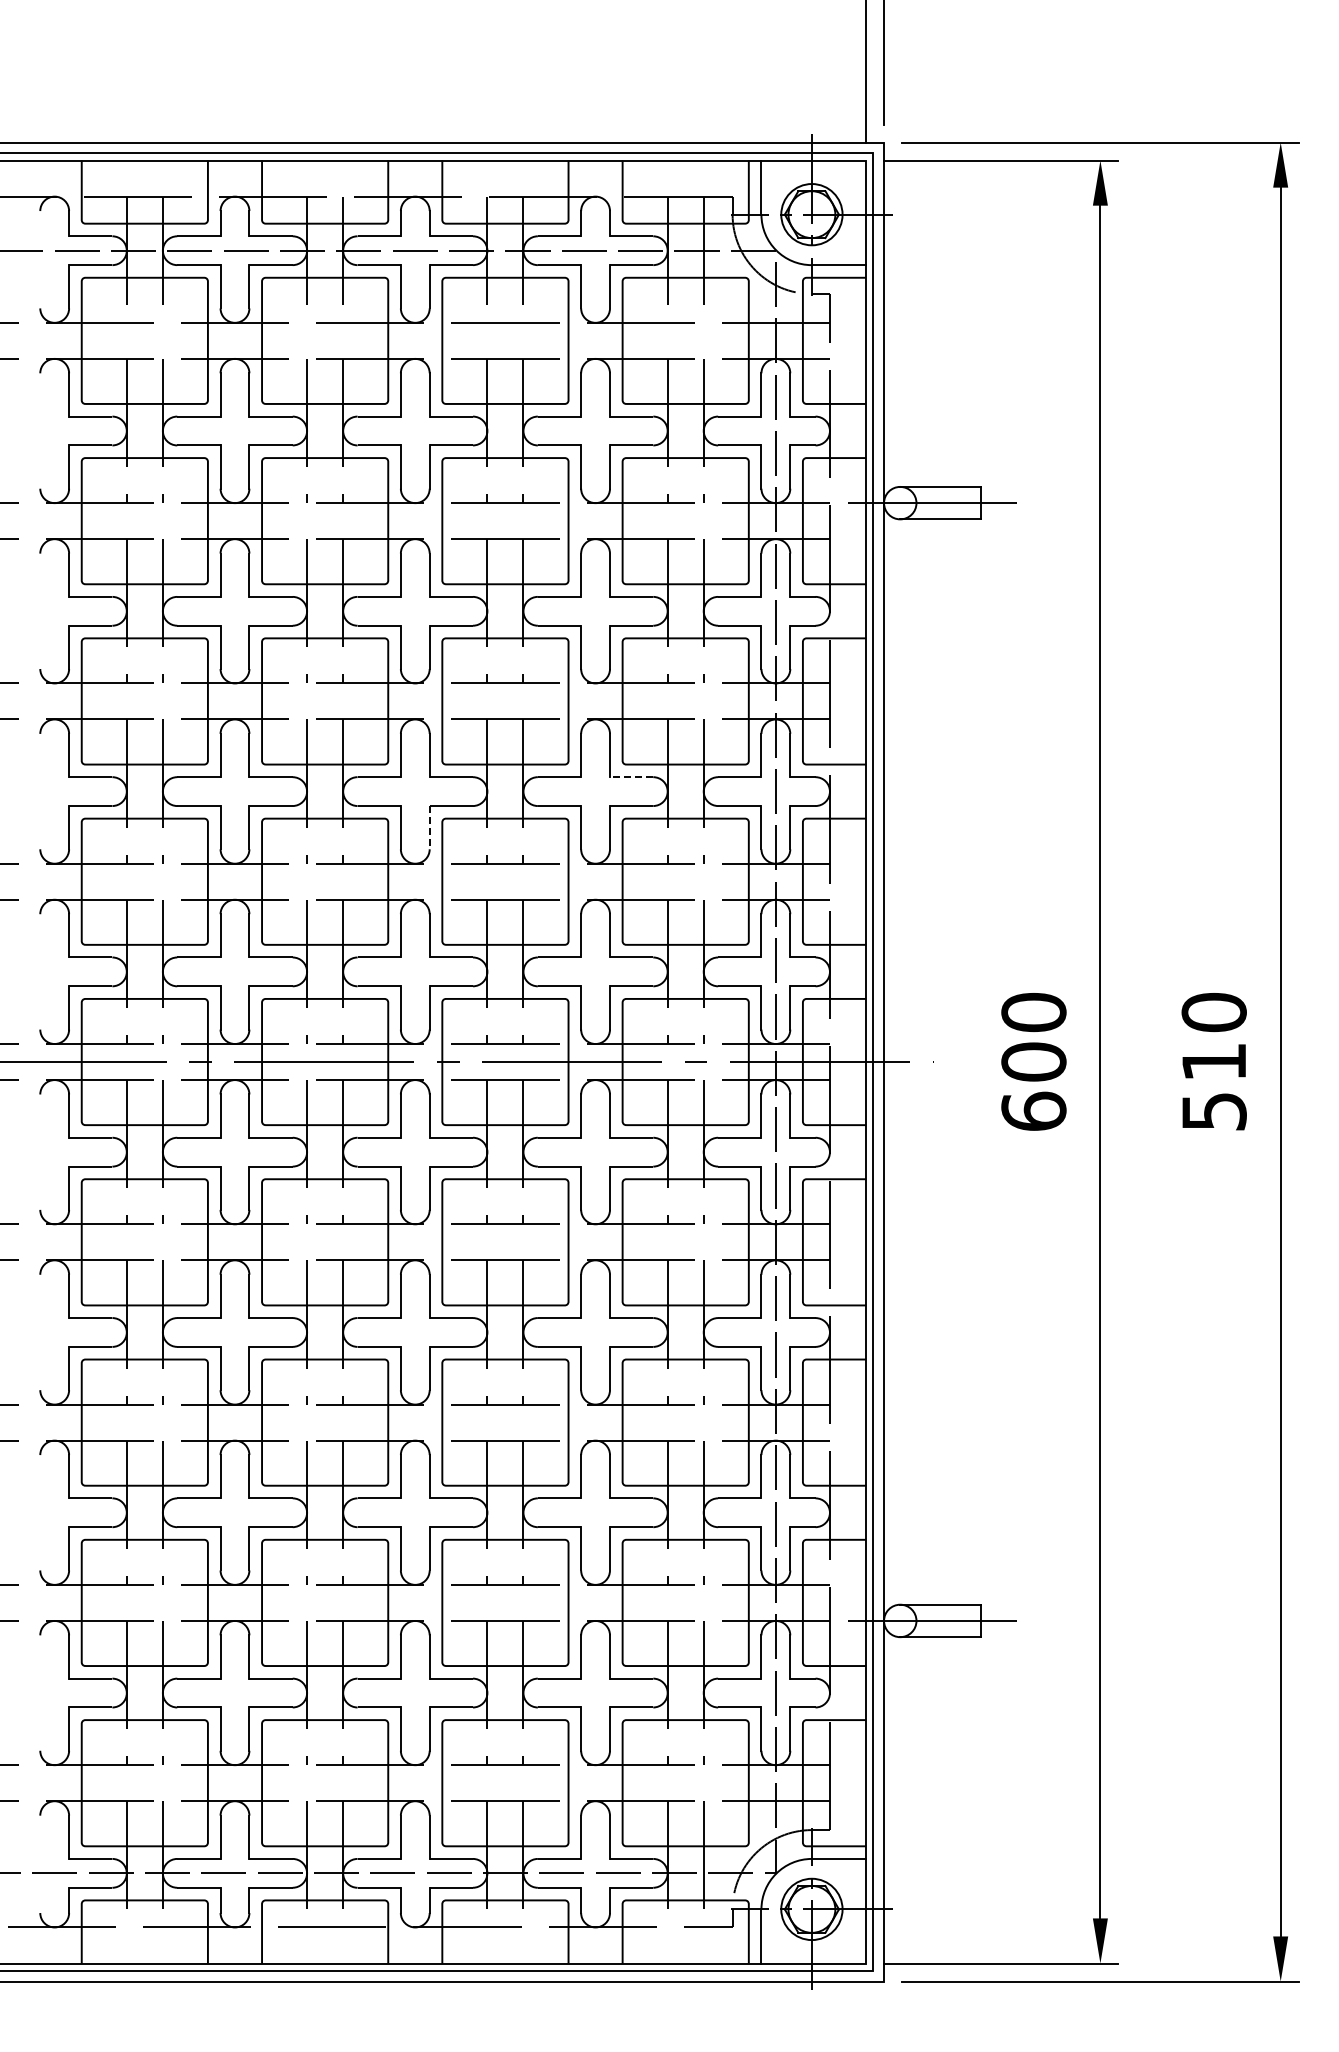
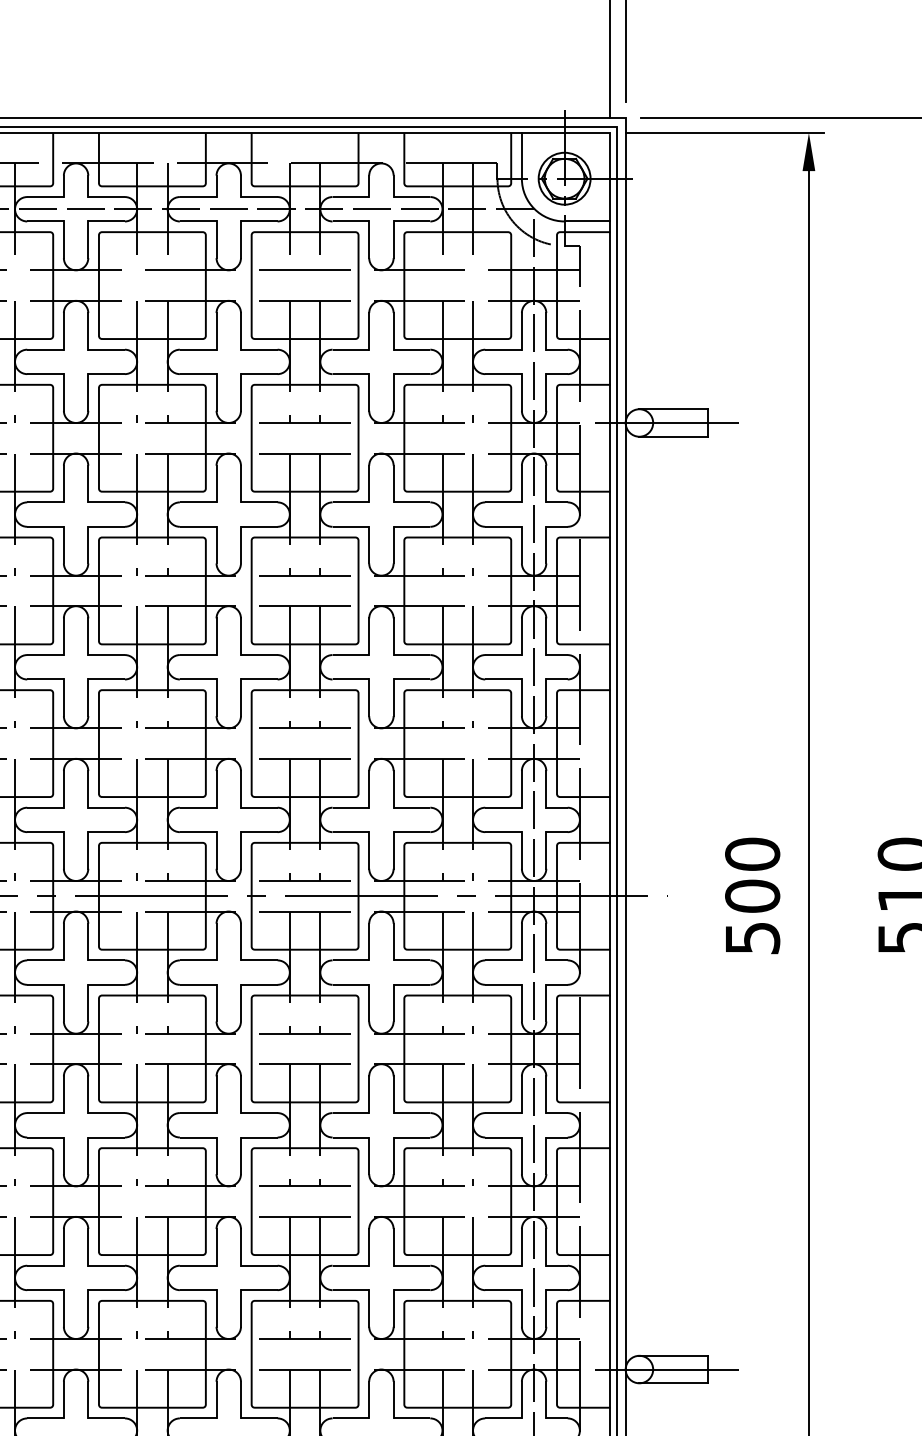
line: (631, 777) -> (411, 655), dashed -> solid
line: (429, 827) -> (240, 697), dashed -> solid
text: (1033, 1110) -> (752, 937), 600 -> 500

